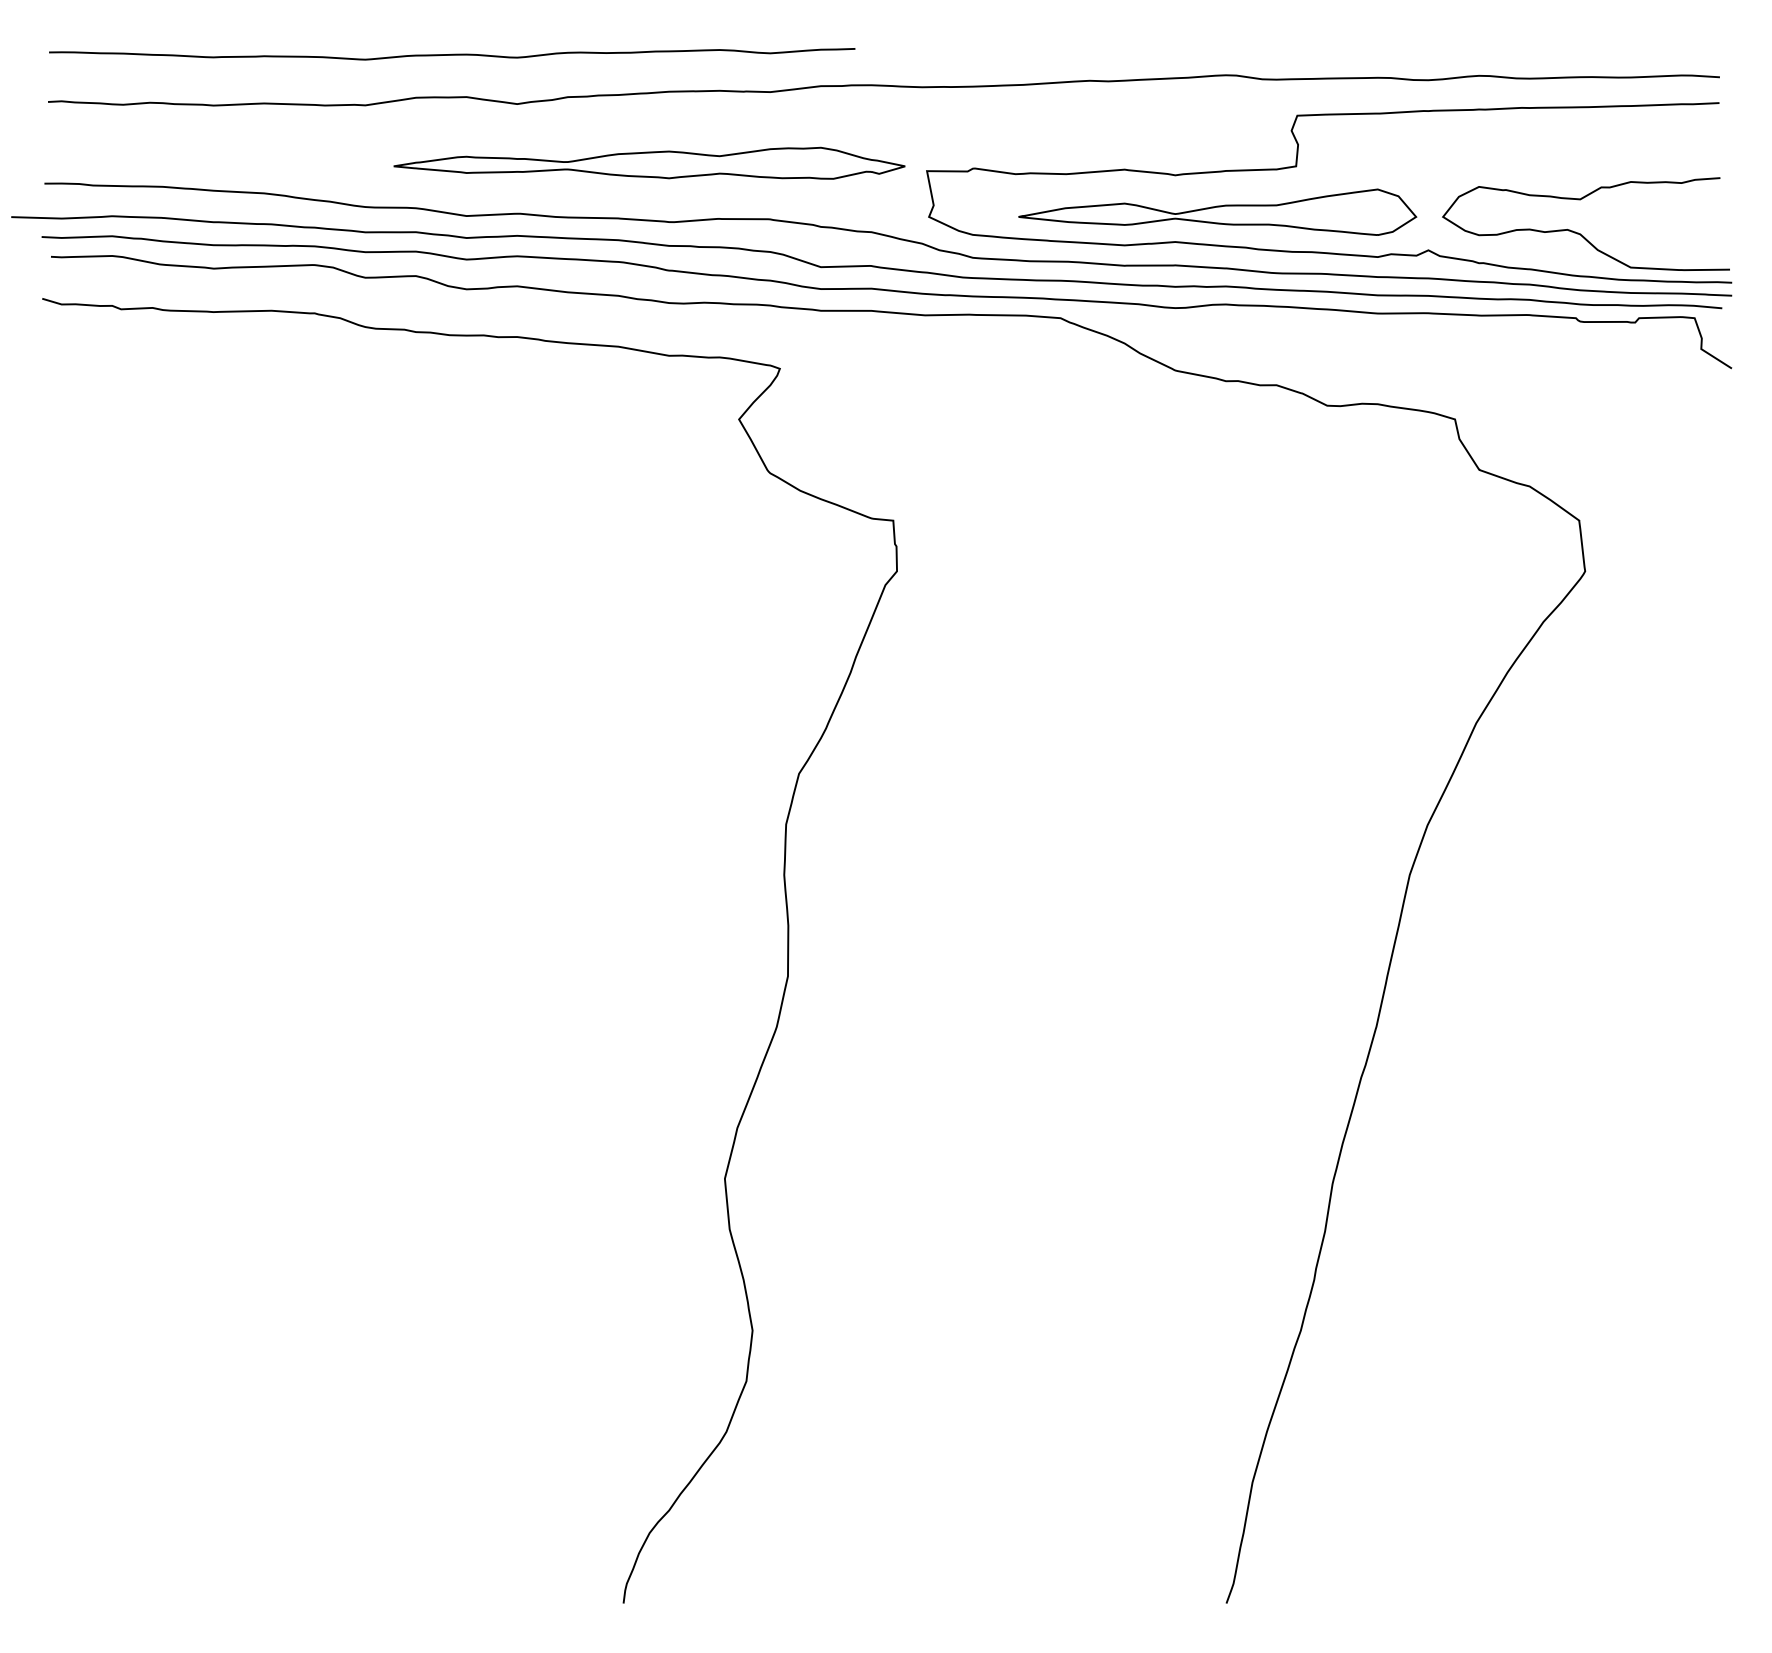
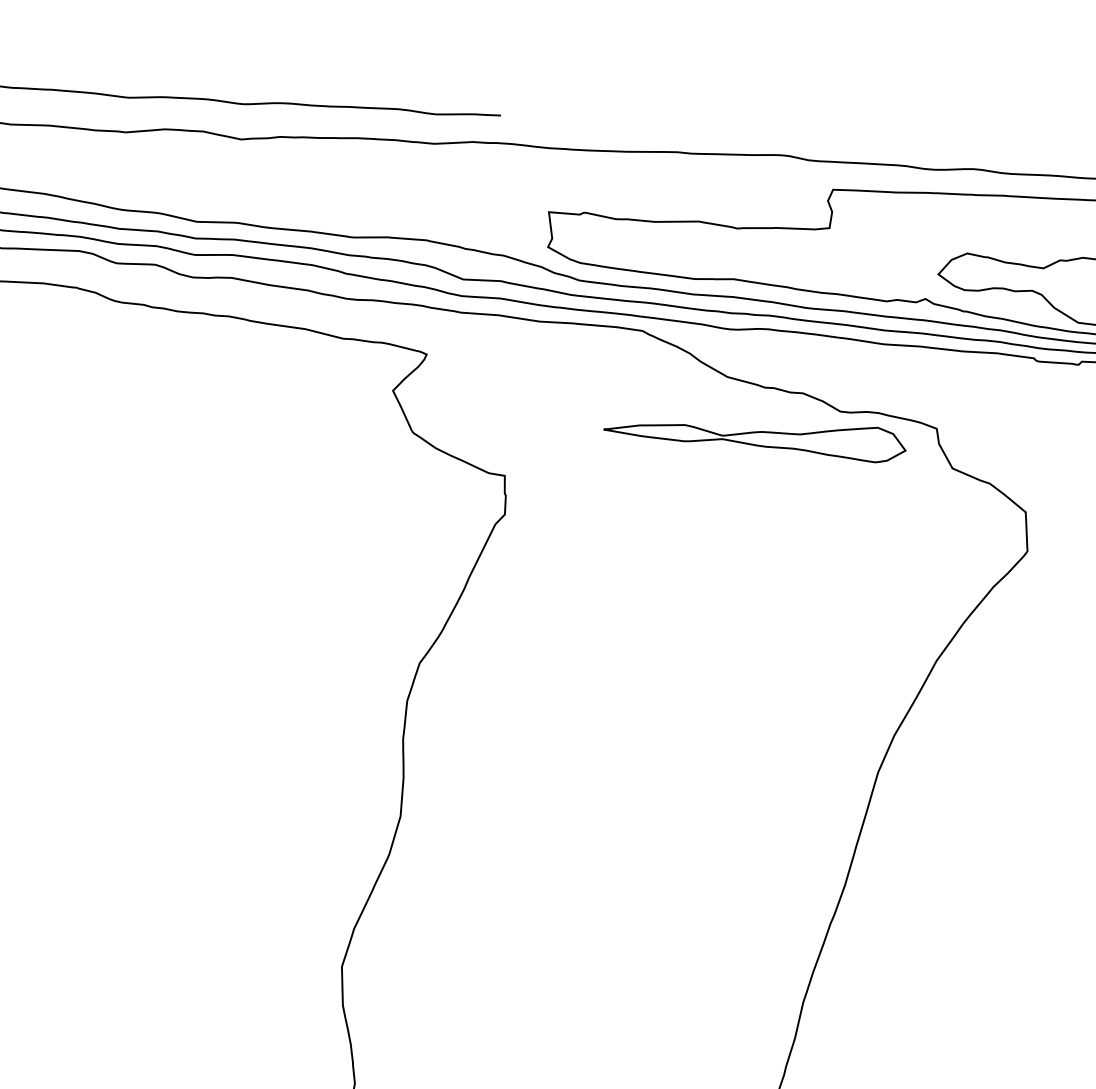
part: (649, 162) -> (338, 190), removed
part: (1217, 211) -> (754, 435), moved

